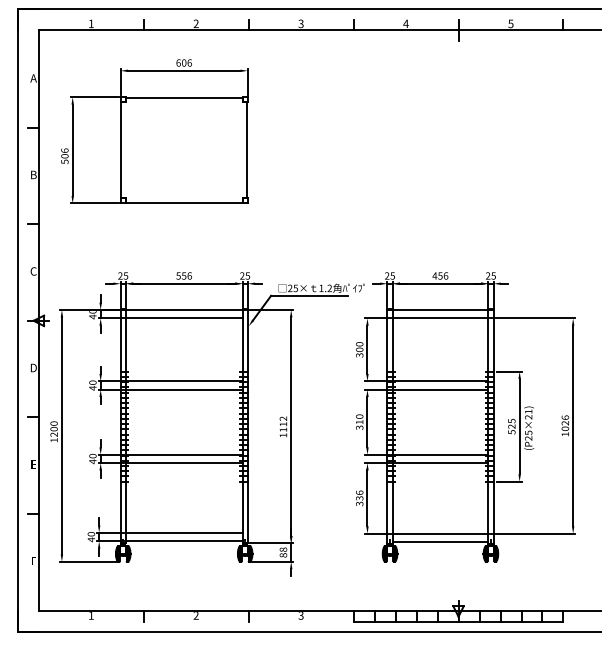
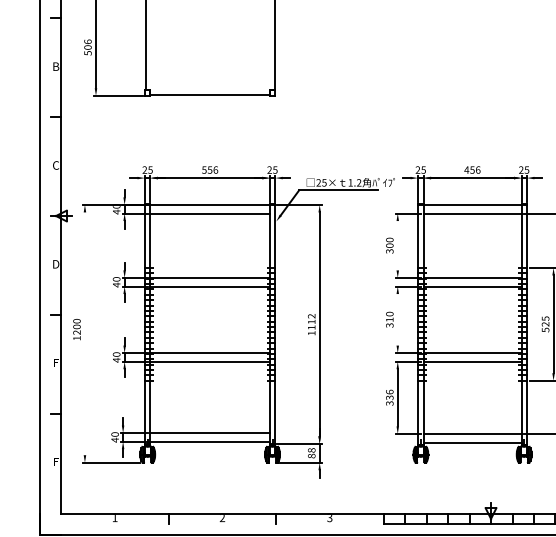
line: (367, 349) -> (397, 245), removed
line: (367, 422) -> (397, 320), removed
line: (61, 435) -> (84, 333), removed

